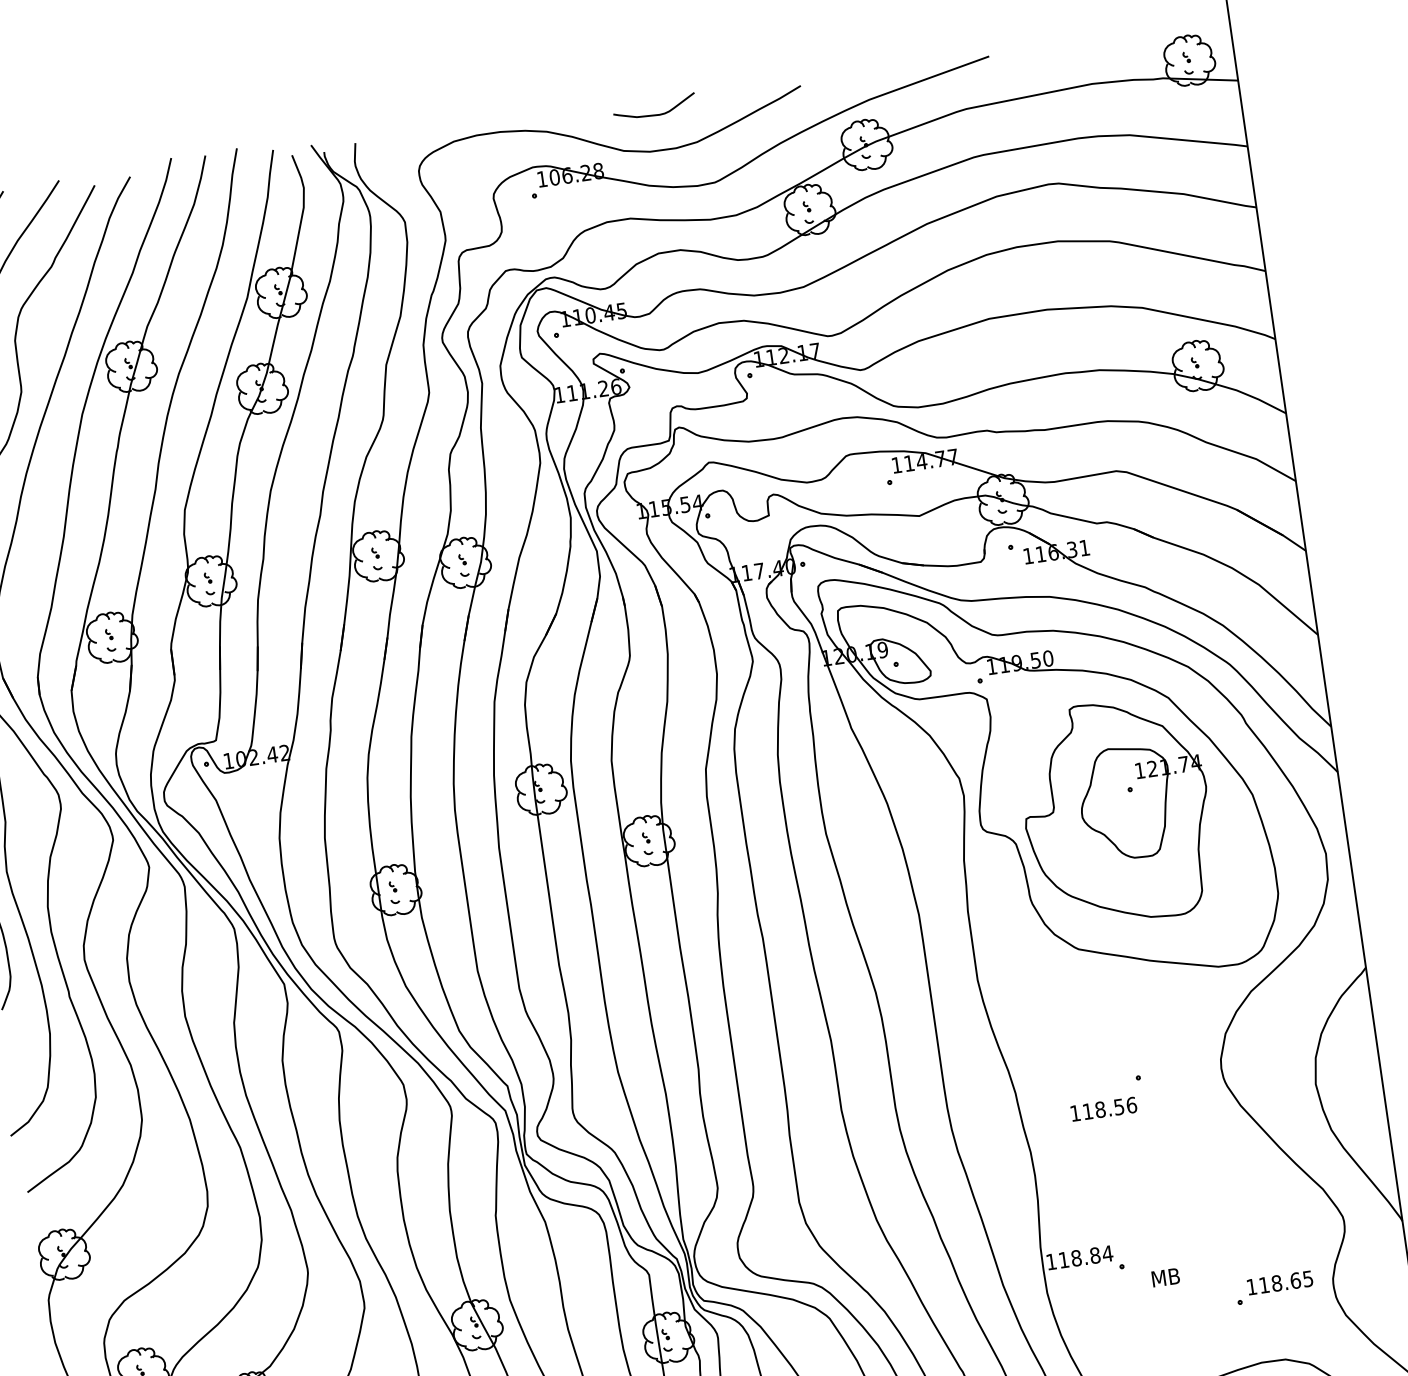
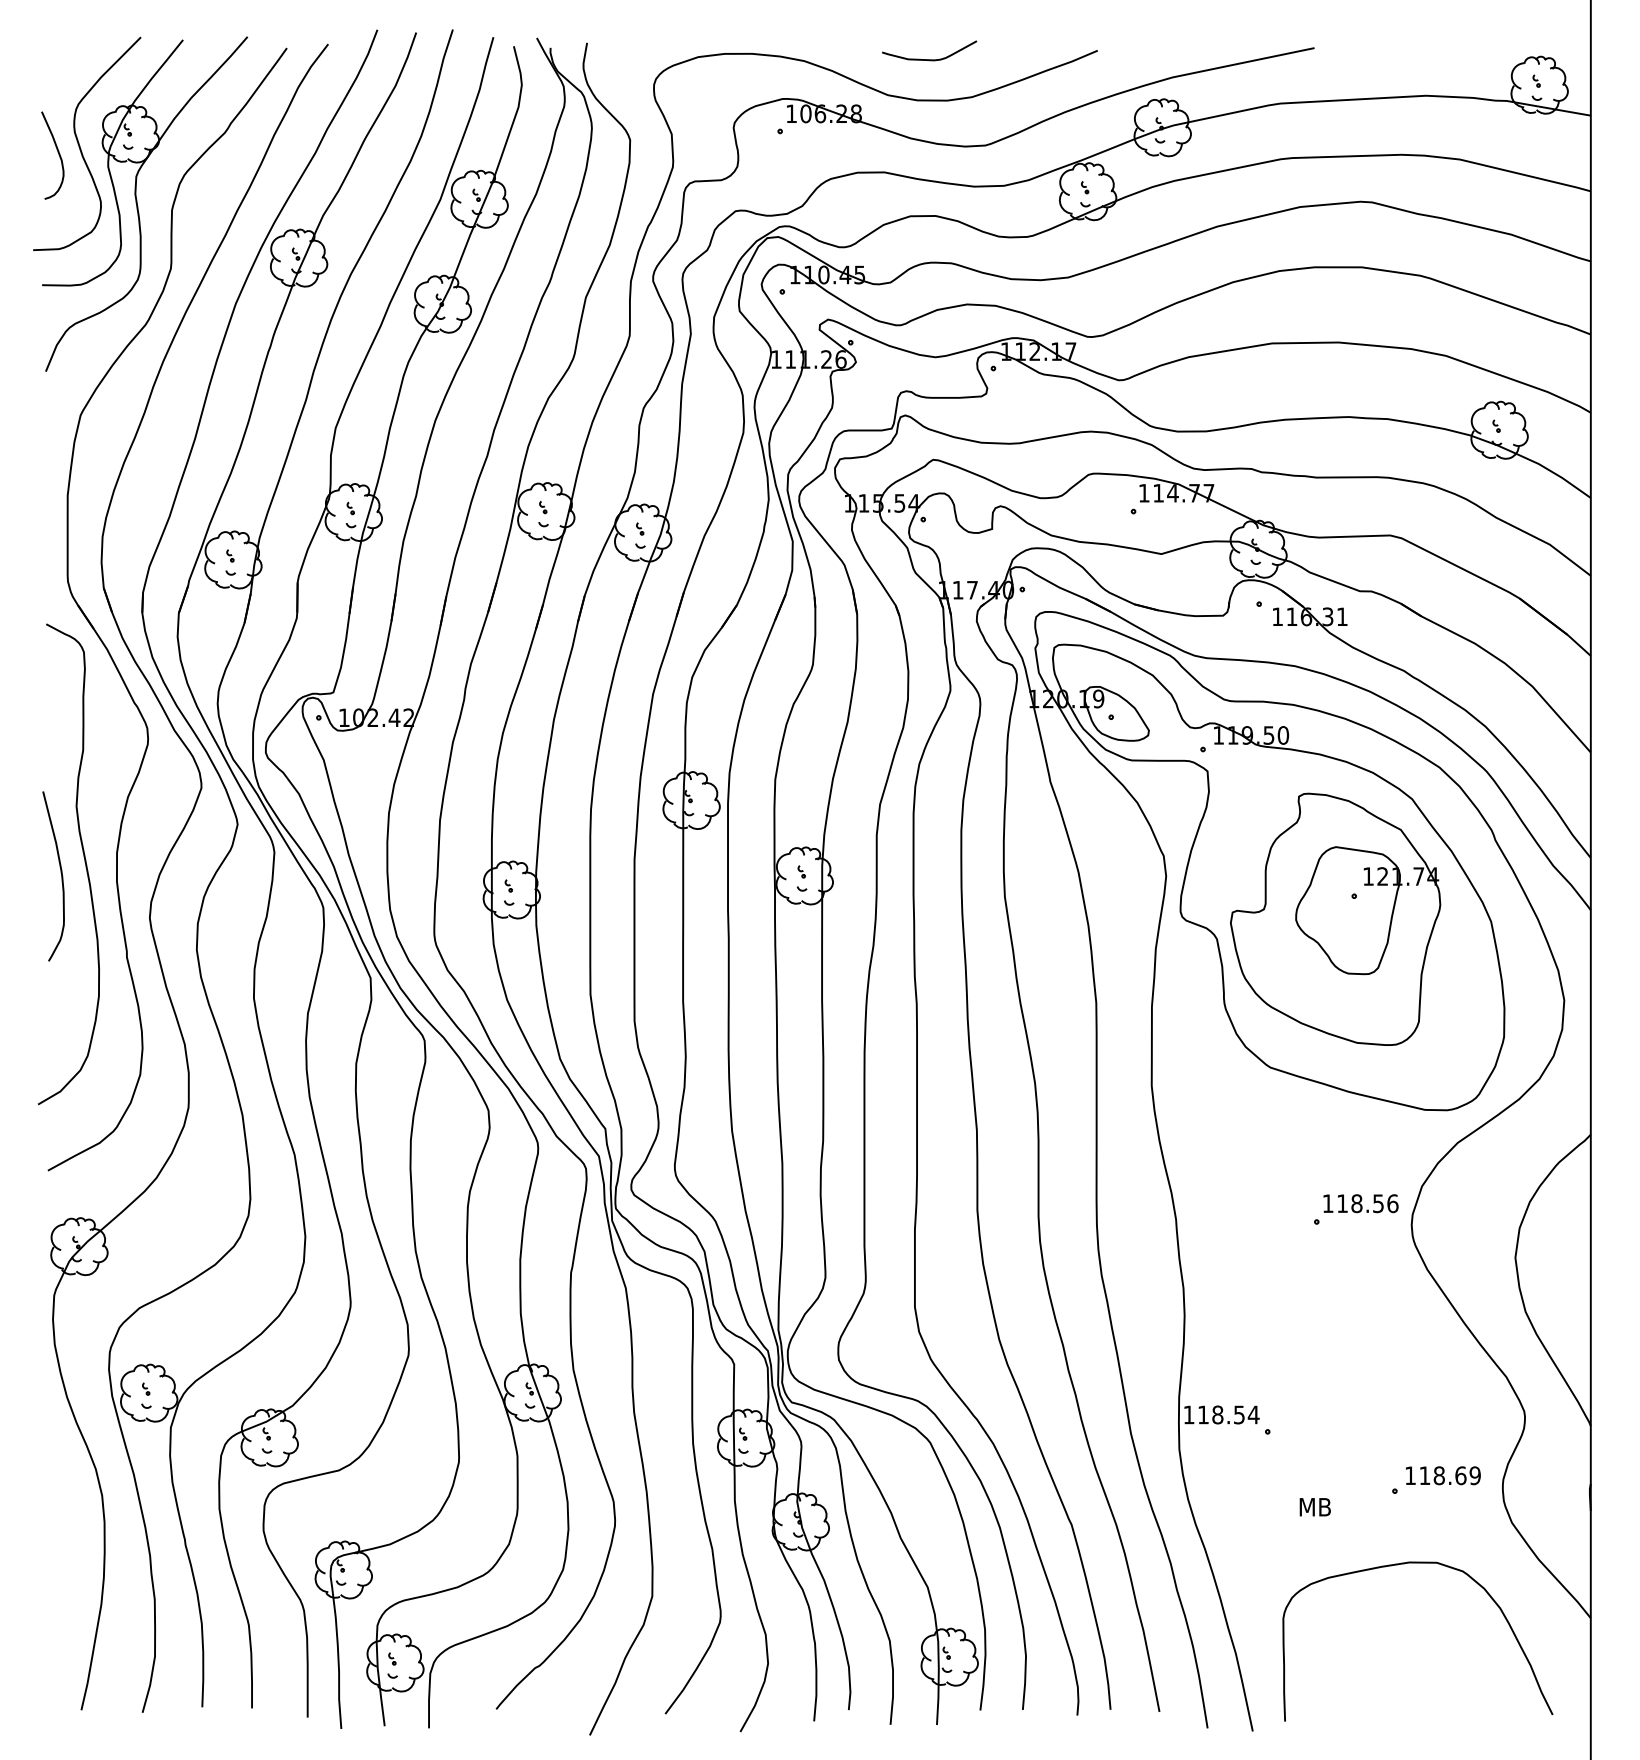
text: (1103, 1109) -> (1360, 1203), moved
text: (1094, 1255) -> (1238, 1414), 118.84 -> 118.54
text: (1165, 1277) -> (1314, 1507), moved
text: (1307, 1278) -> (1474, 1475), 118.65 -> 118.69

